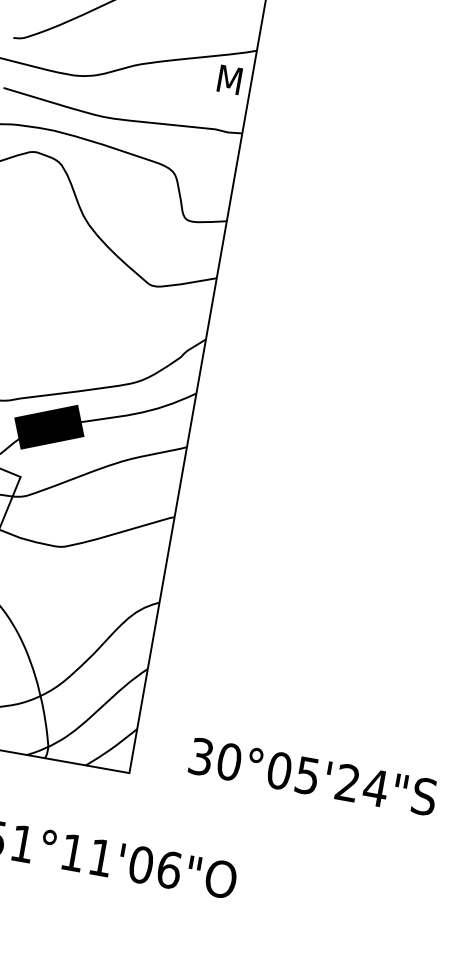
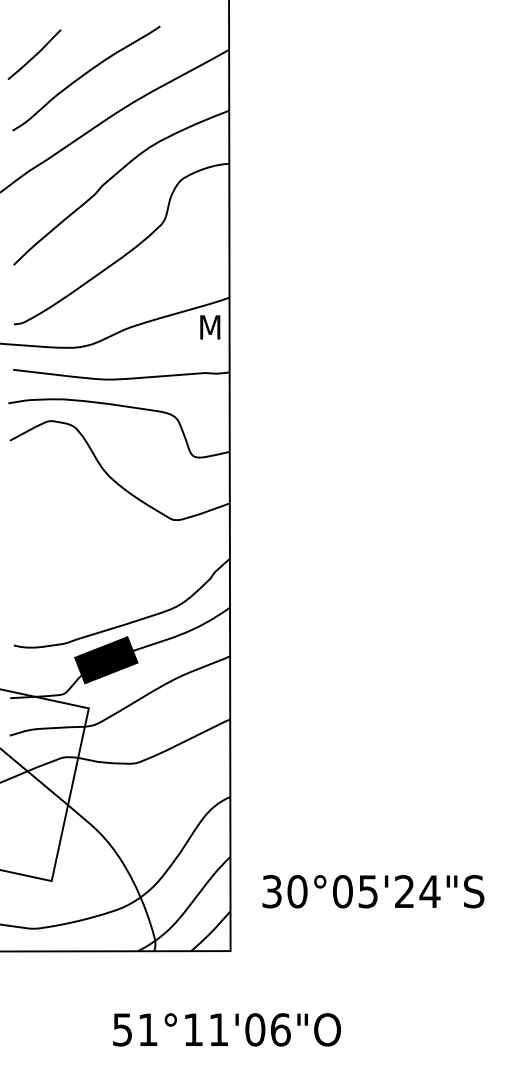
text: (313, 776) -> (373, 891), moved

